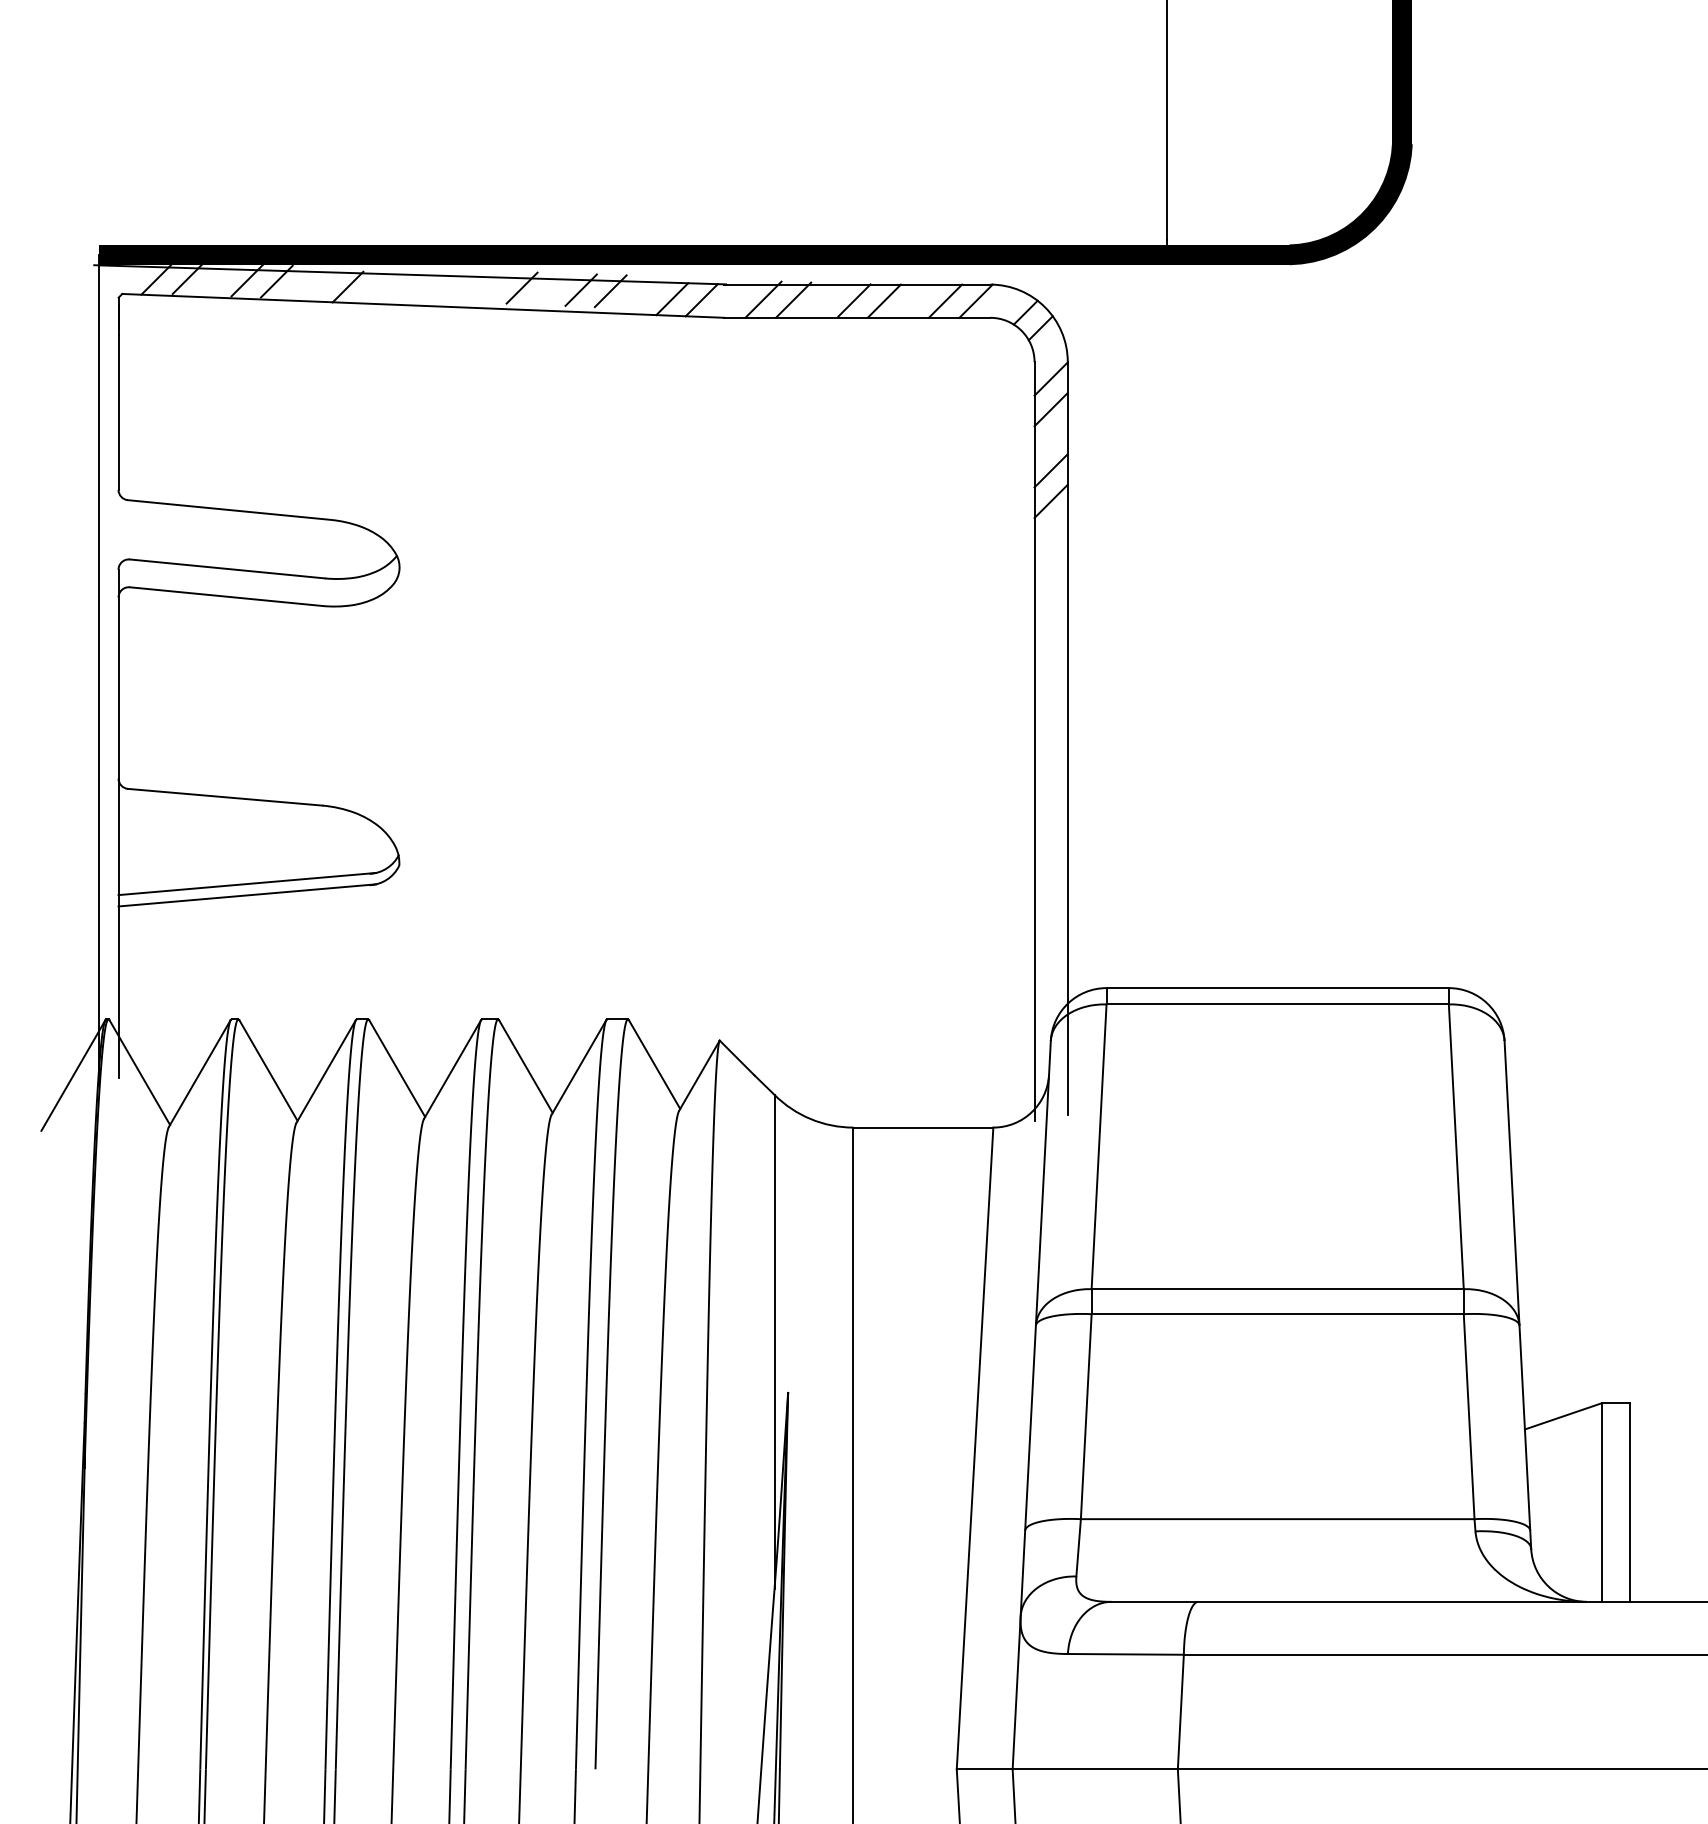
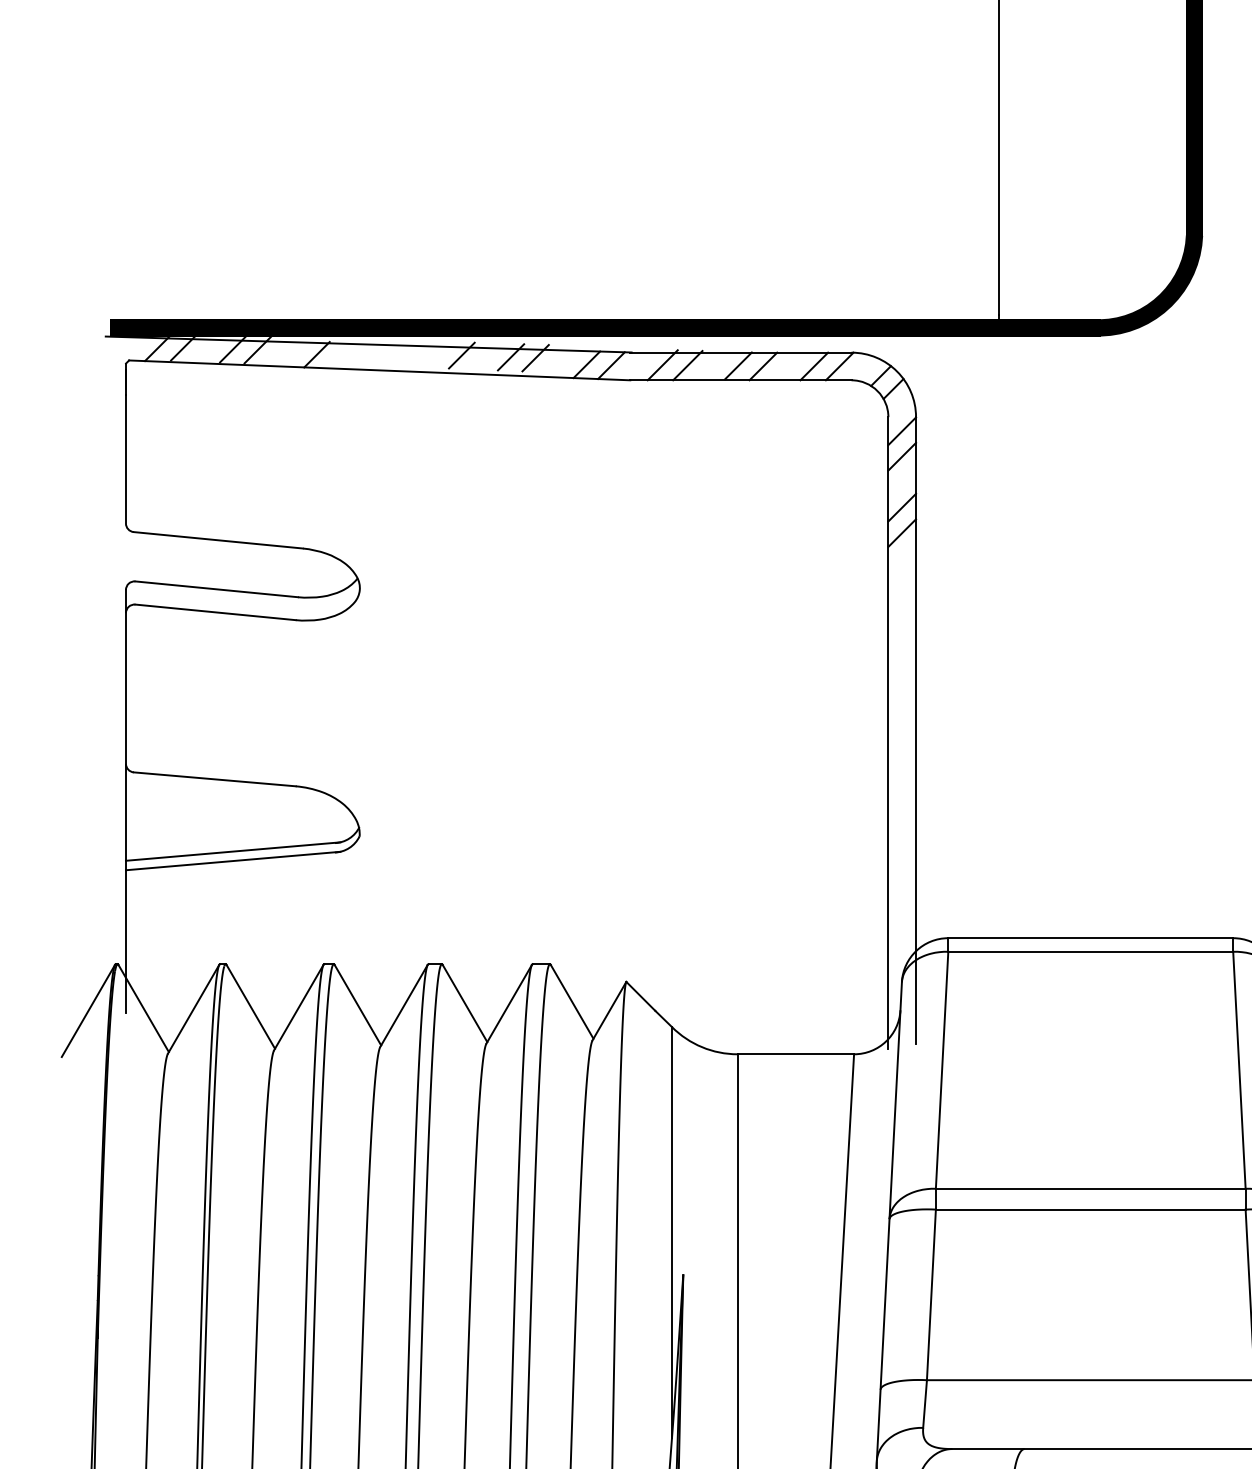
line: (99, 670) -> (110, 673), removed

